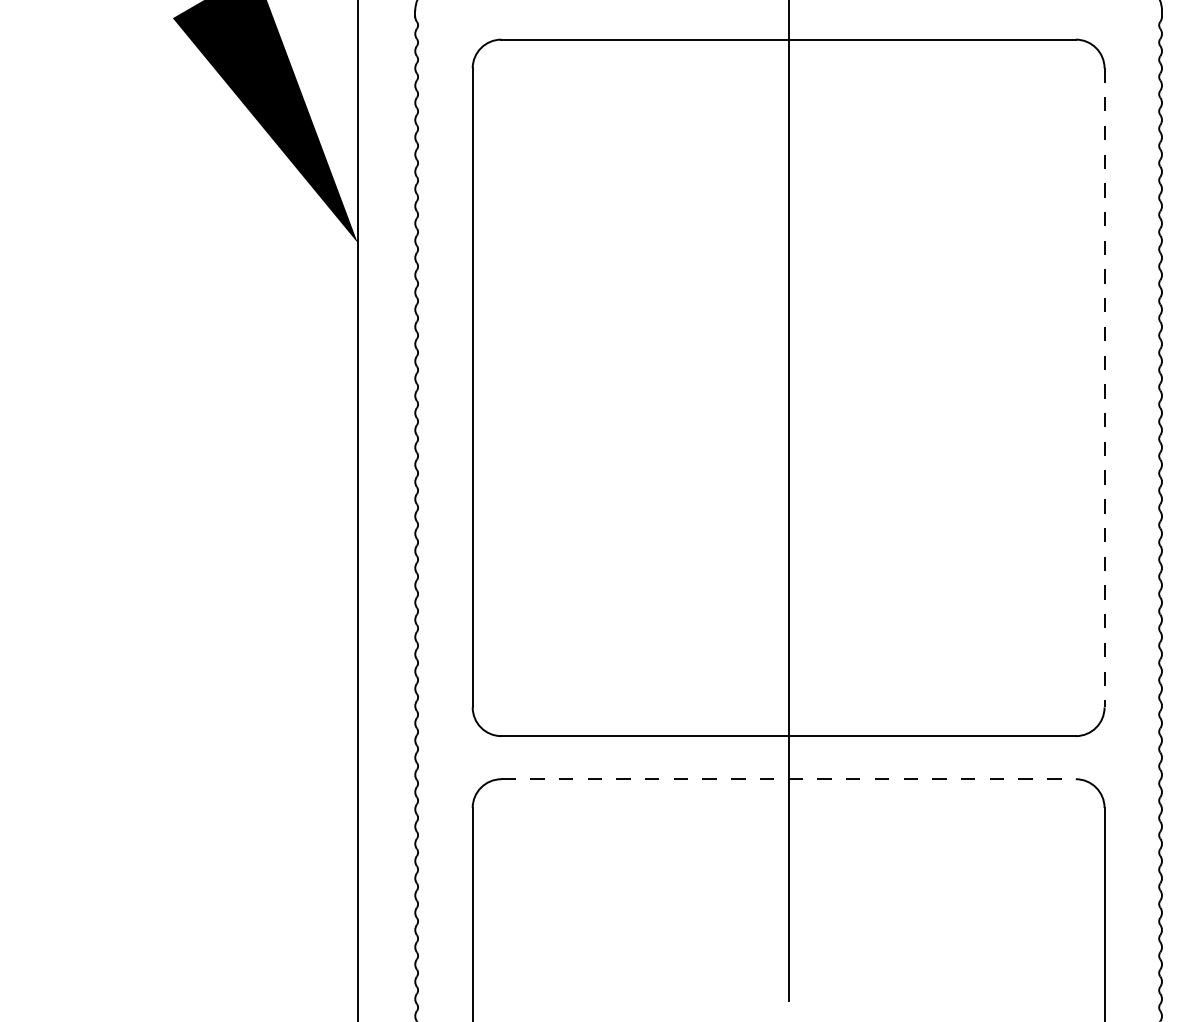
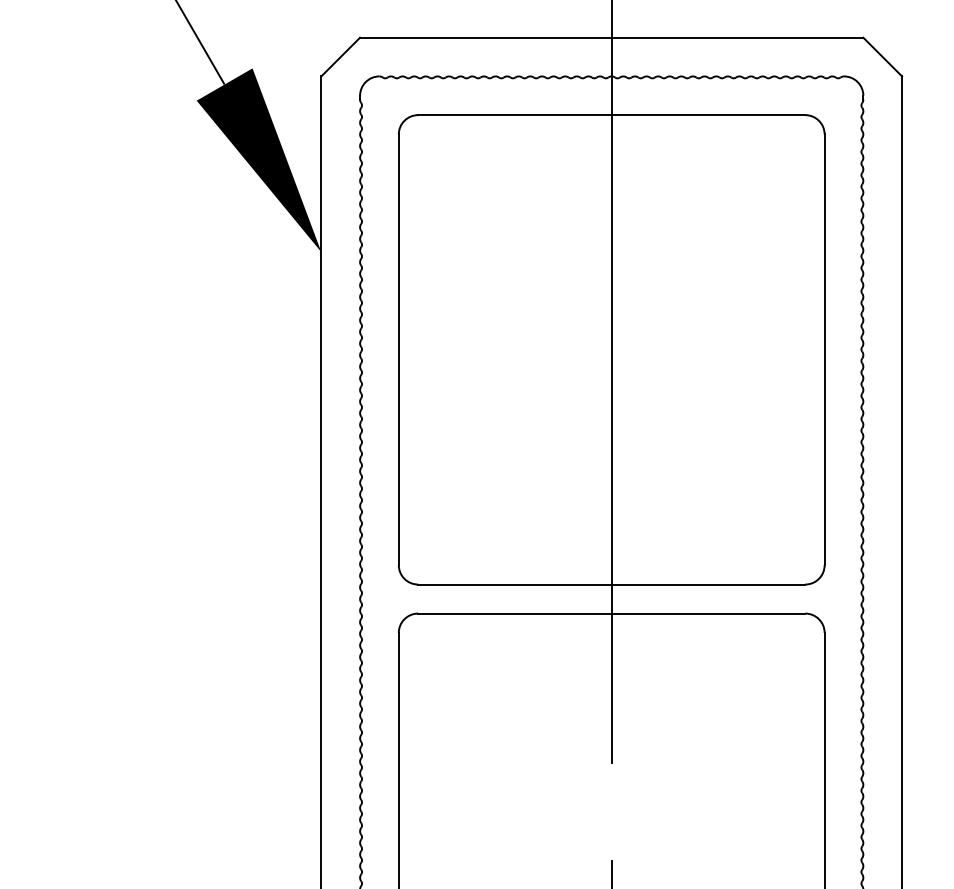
line: (1104, 388) -> (824, 350), dashed -> solid
line: (788, 779) -> (611, 613), dashed -> solid

